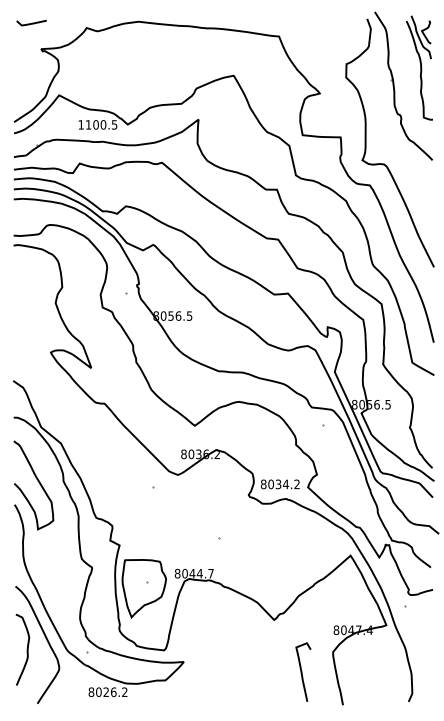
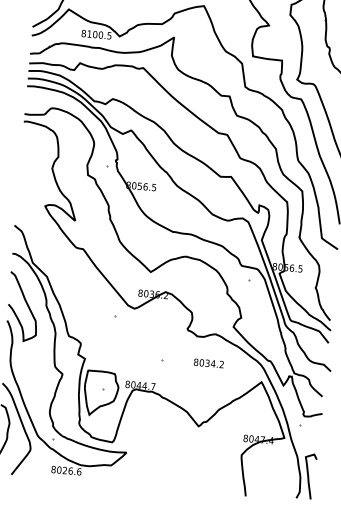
text: (81, 124) -> (84, 33), 1100.5 -> 8100.5
text: (279, 484) -> (208, 363), moved
curve: (302, 671) -> (309, 475), moved
text: (124, 692) -> (78, 472), 8026.2 -> 8026.6

